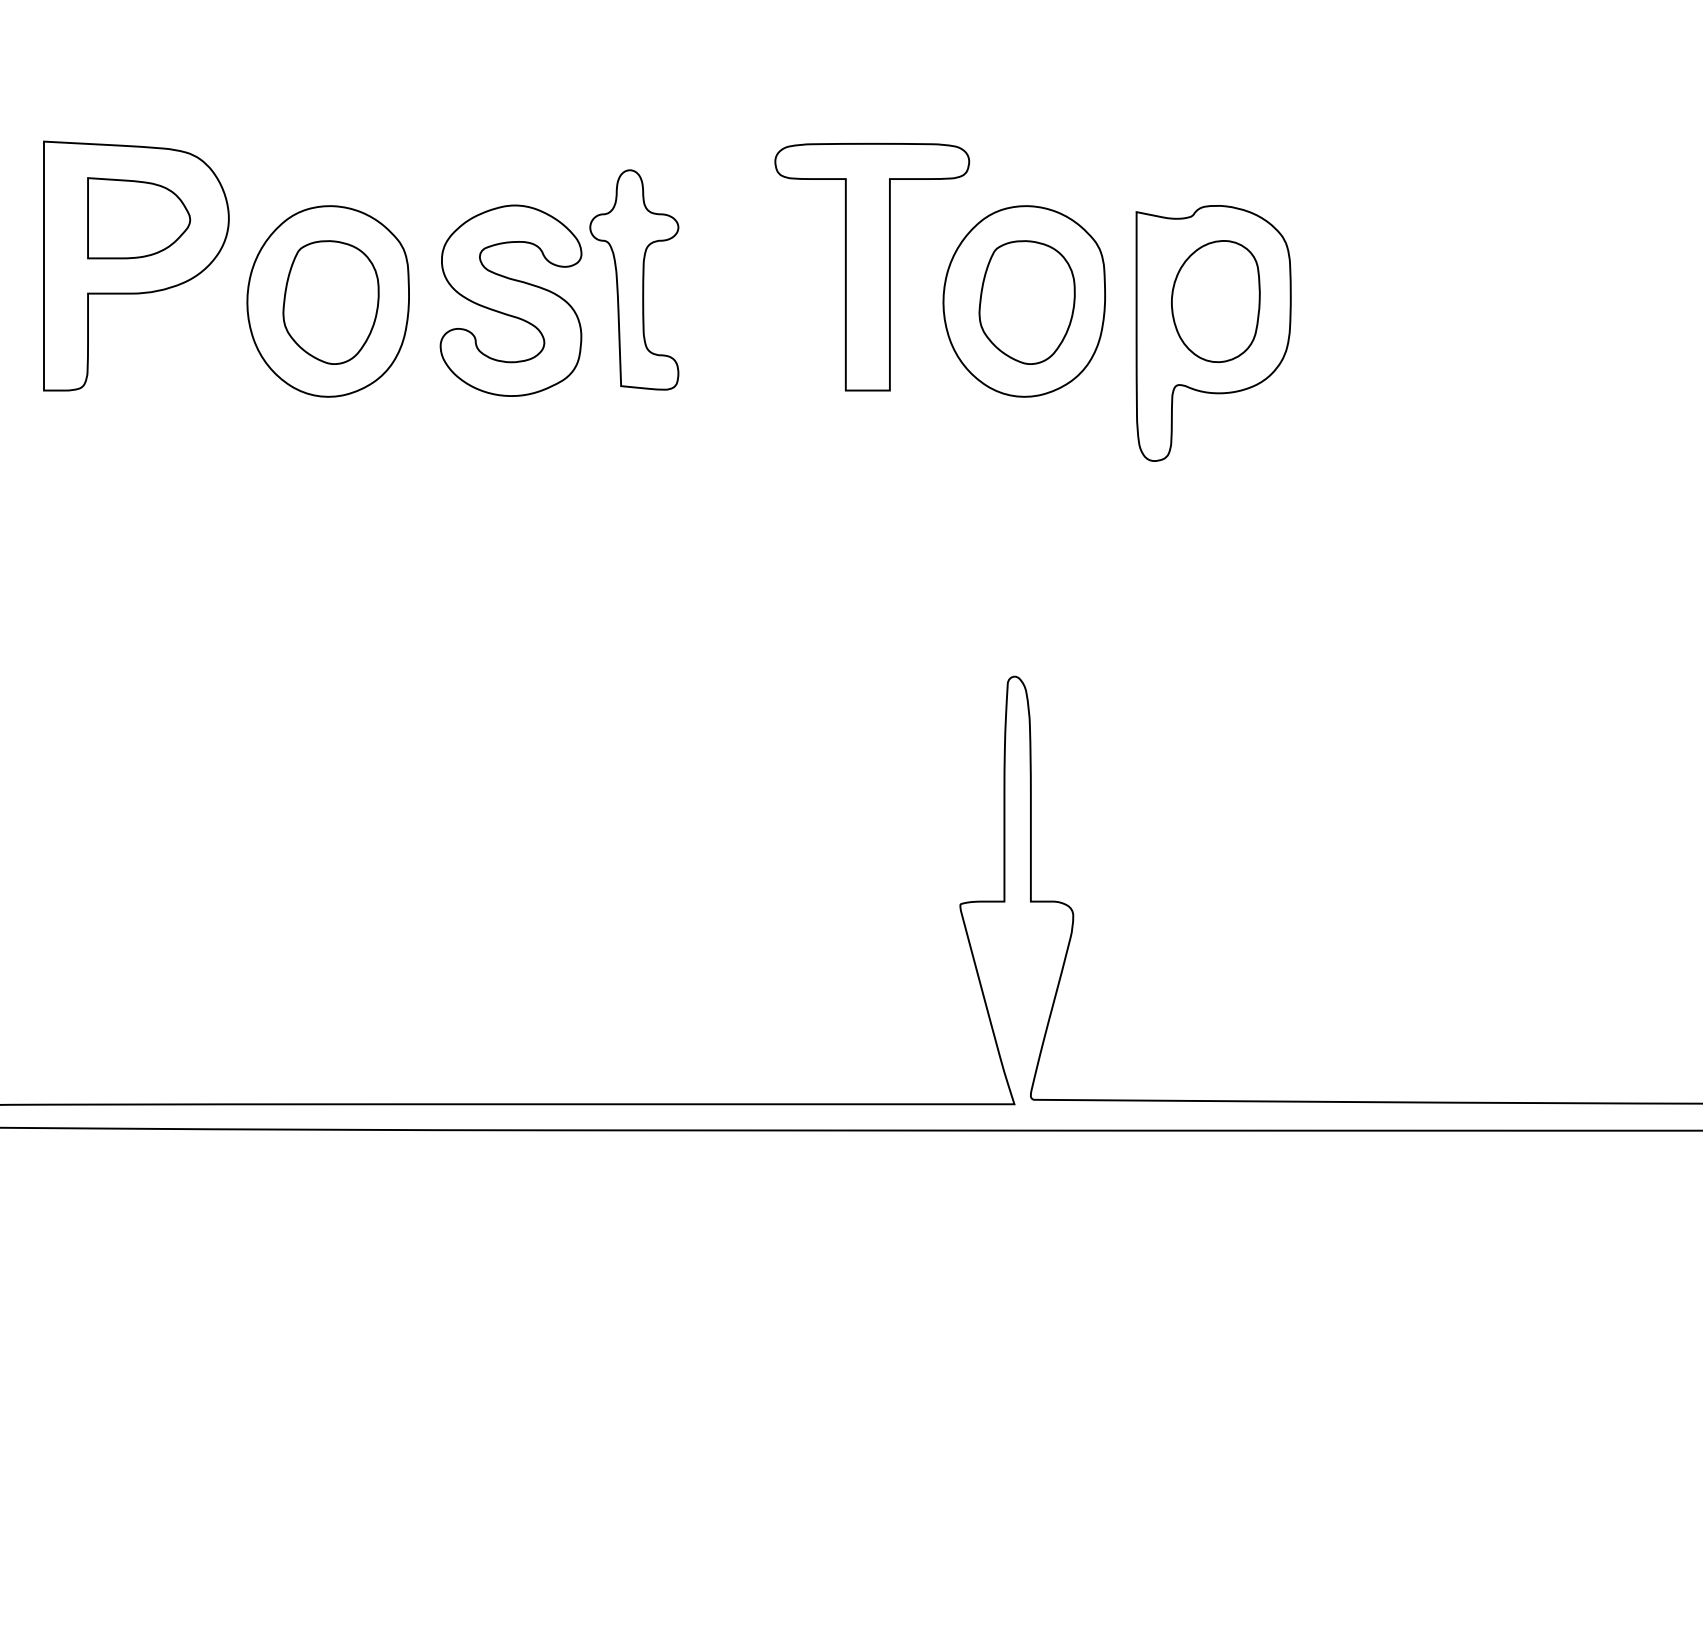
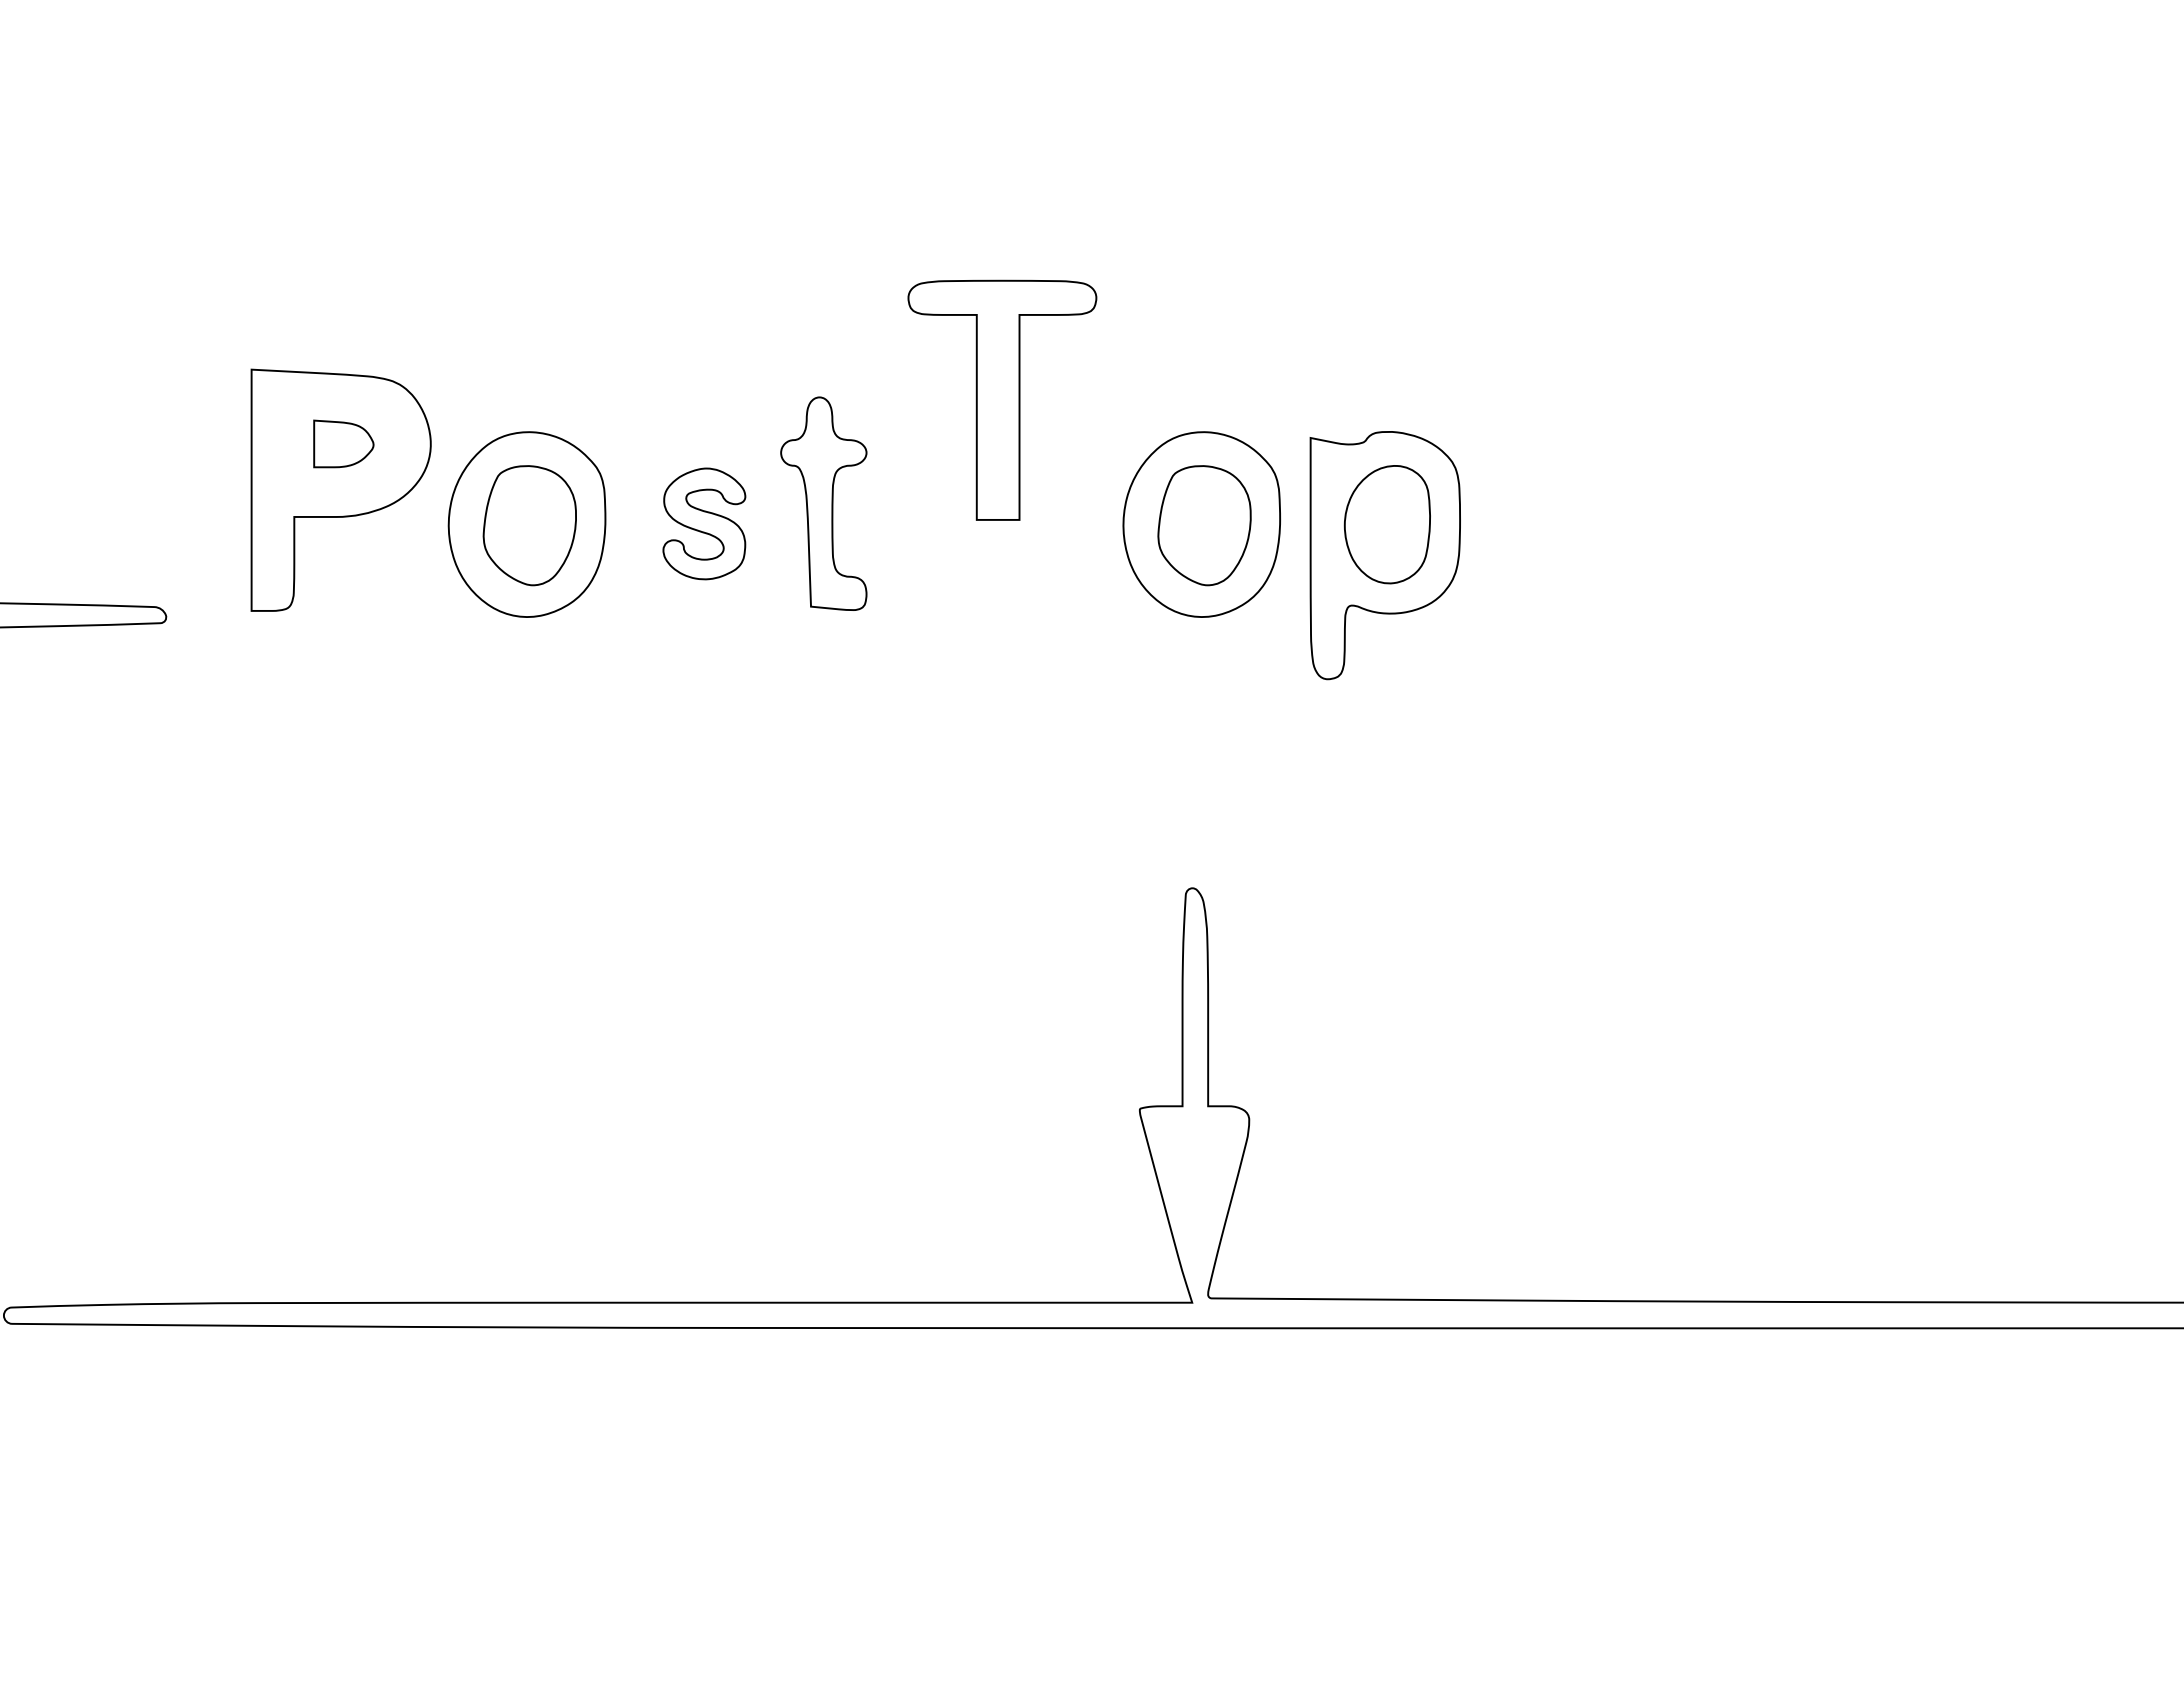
part: (138, 217) -> (343, 443), size x0.6
part: (872, 266) -> (1002, 399), moved
part: (511, 300) -> (704, 523), size x0.6

